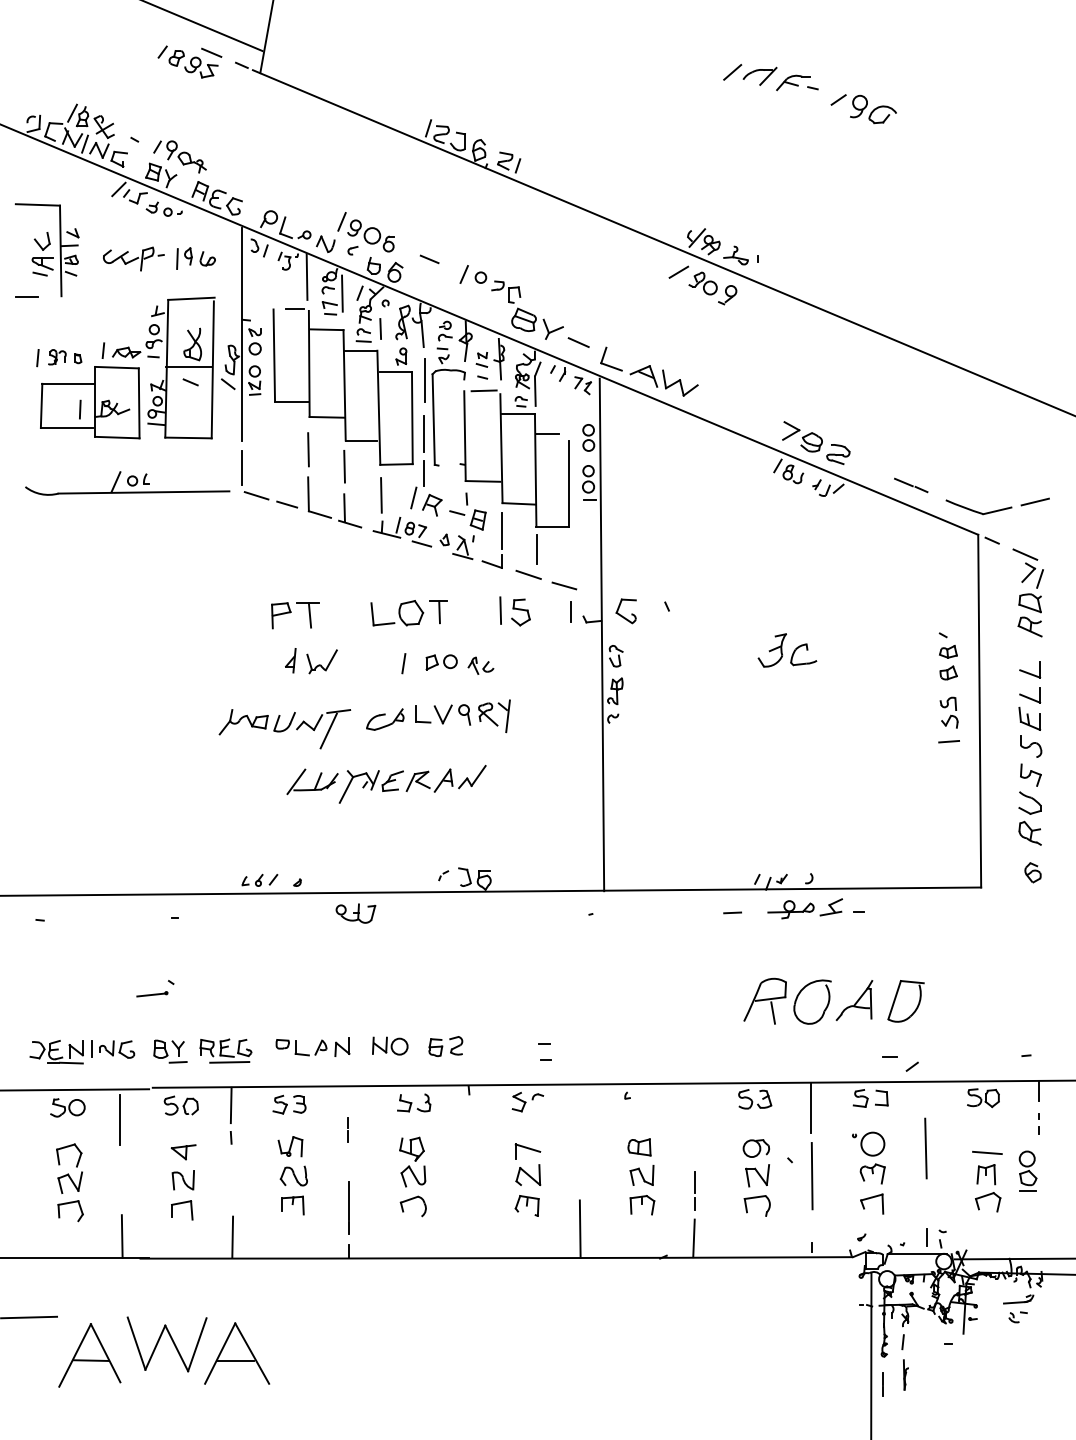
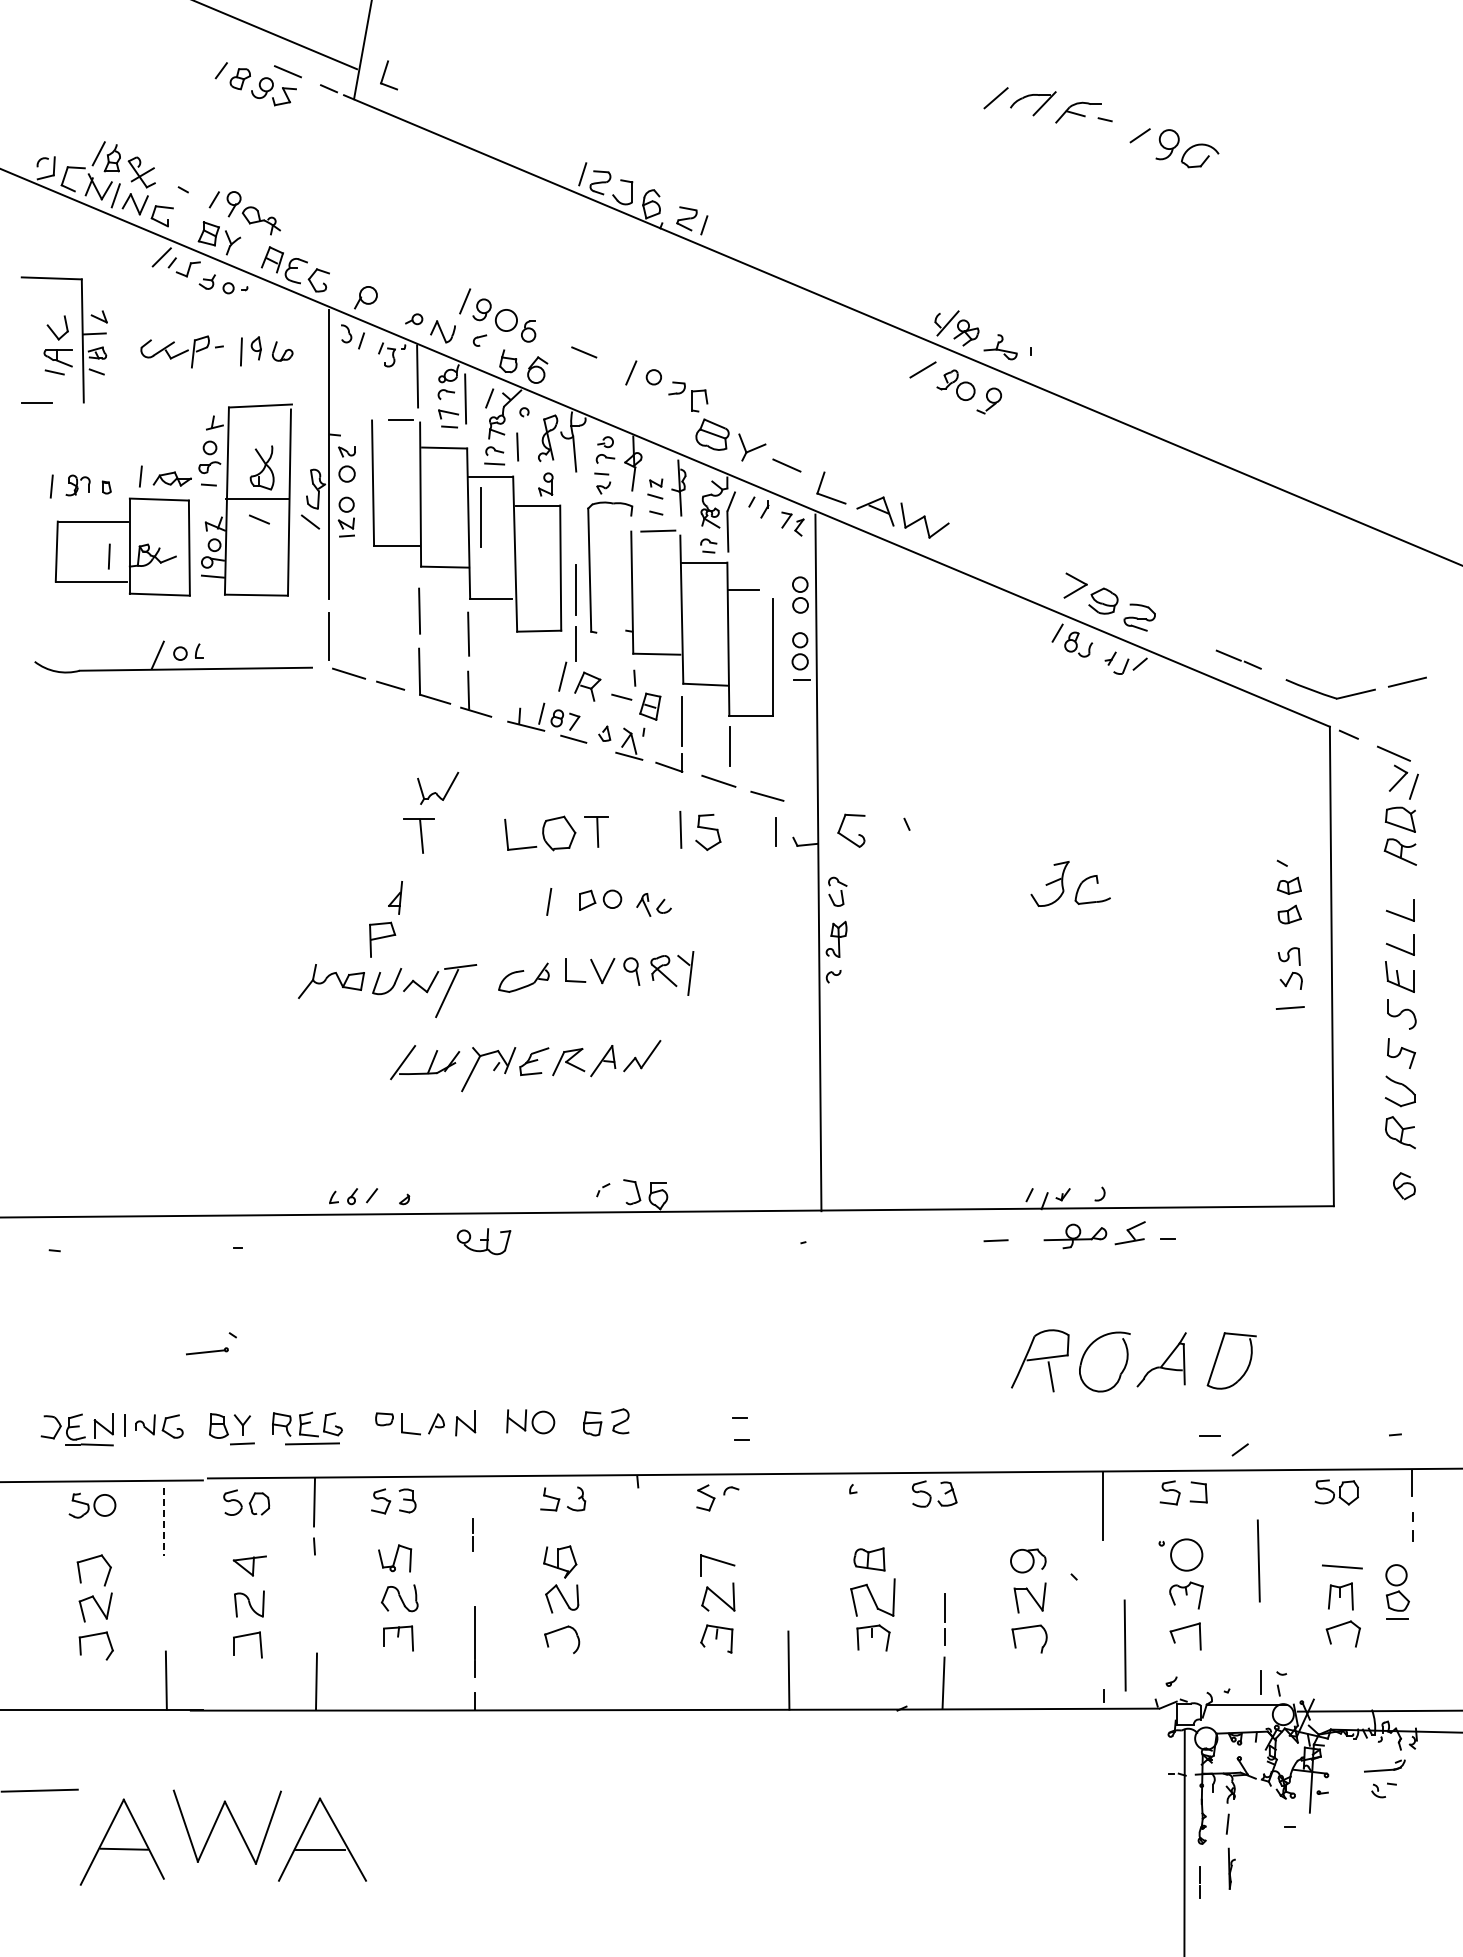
part: (285, 227) -> (388, 75), moved
line: (423, 380) -> (480, 517), moved
line: (381, 494) -> (518, 672), removed
part: (281, 615) -> (382, 939), moved
part: (322, 661) -> (438, 787), moved
part: (755, 1098) -> (934, 1493), moved
line: (120, 1120) -> (163, 1522), solid -> dashed
part: (641, 1175) -> (872, 1597), size x1.4
line: (811, 1176) -> (1124, 1645), moved

